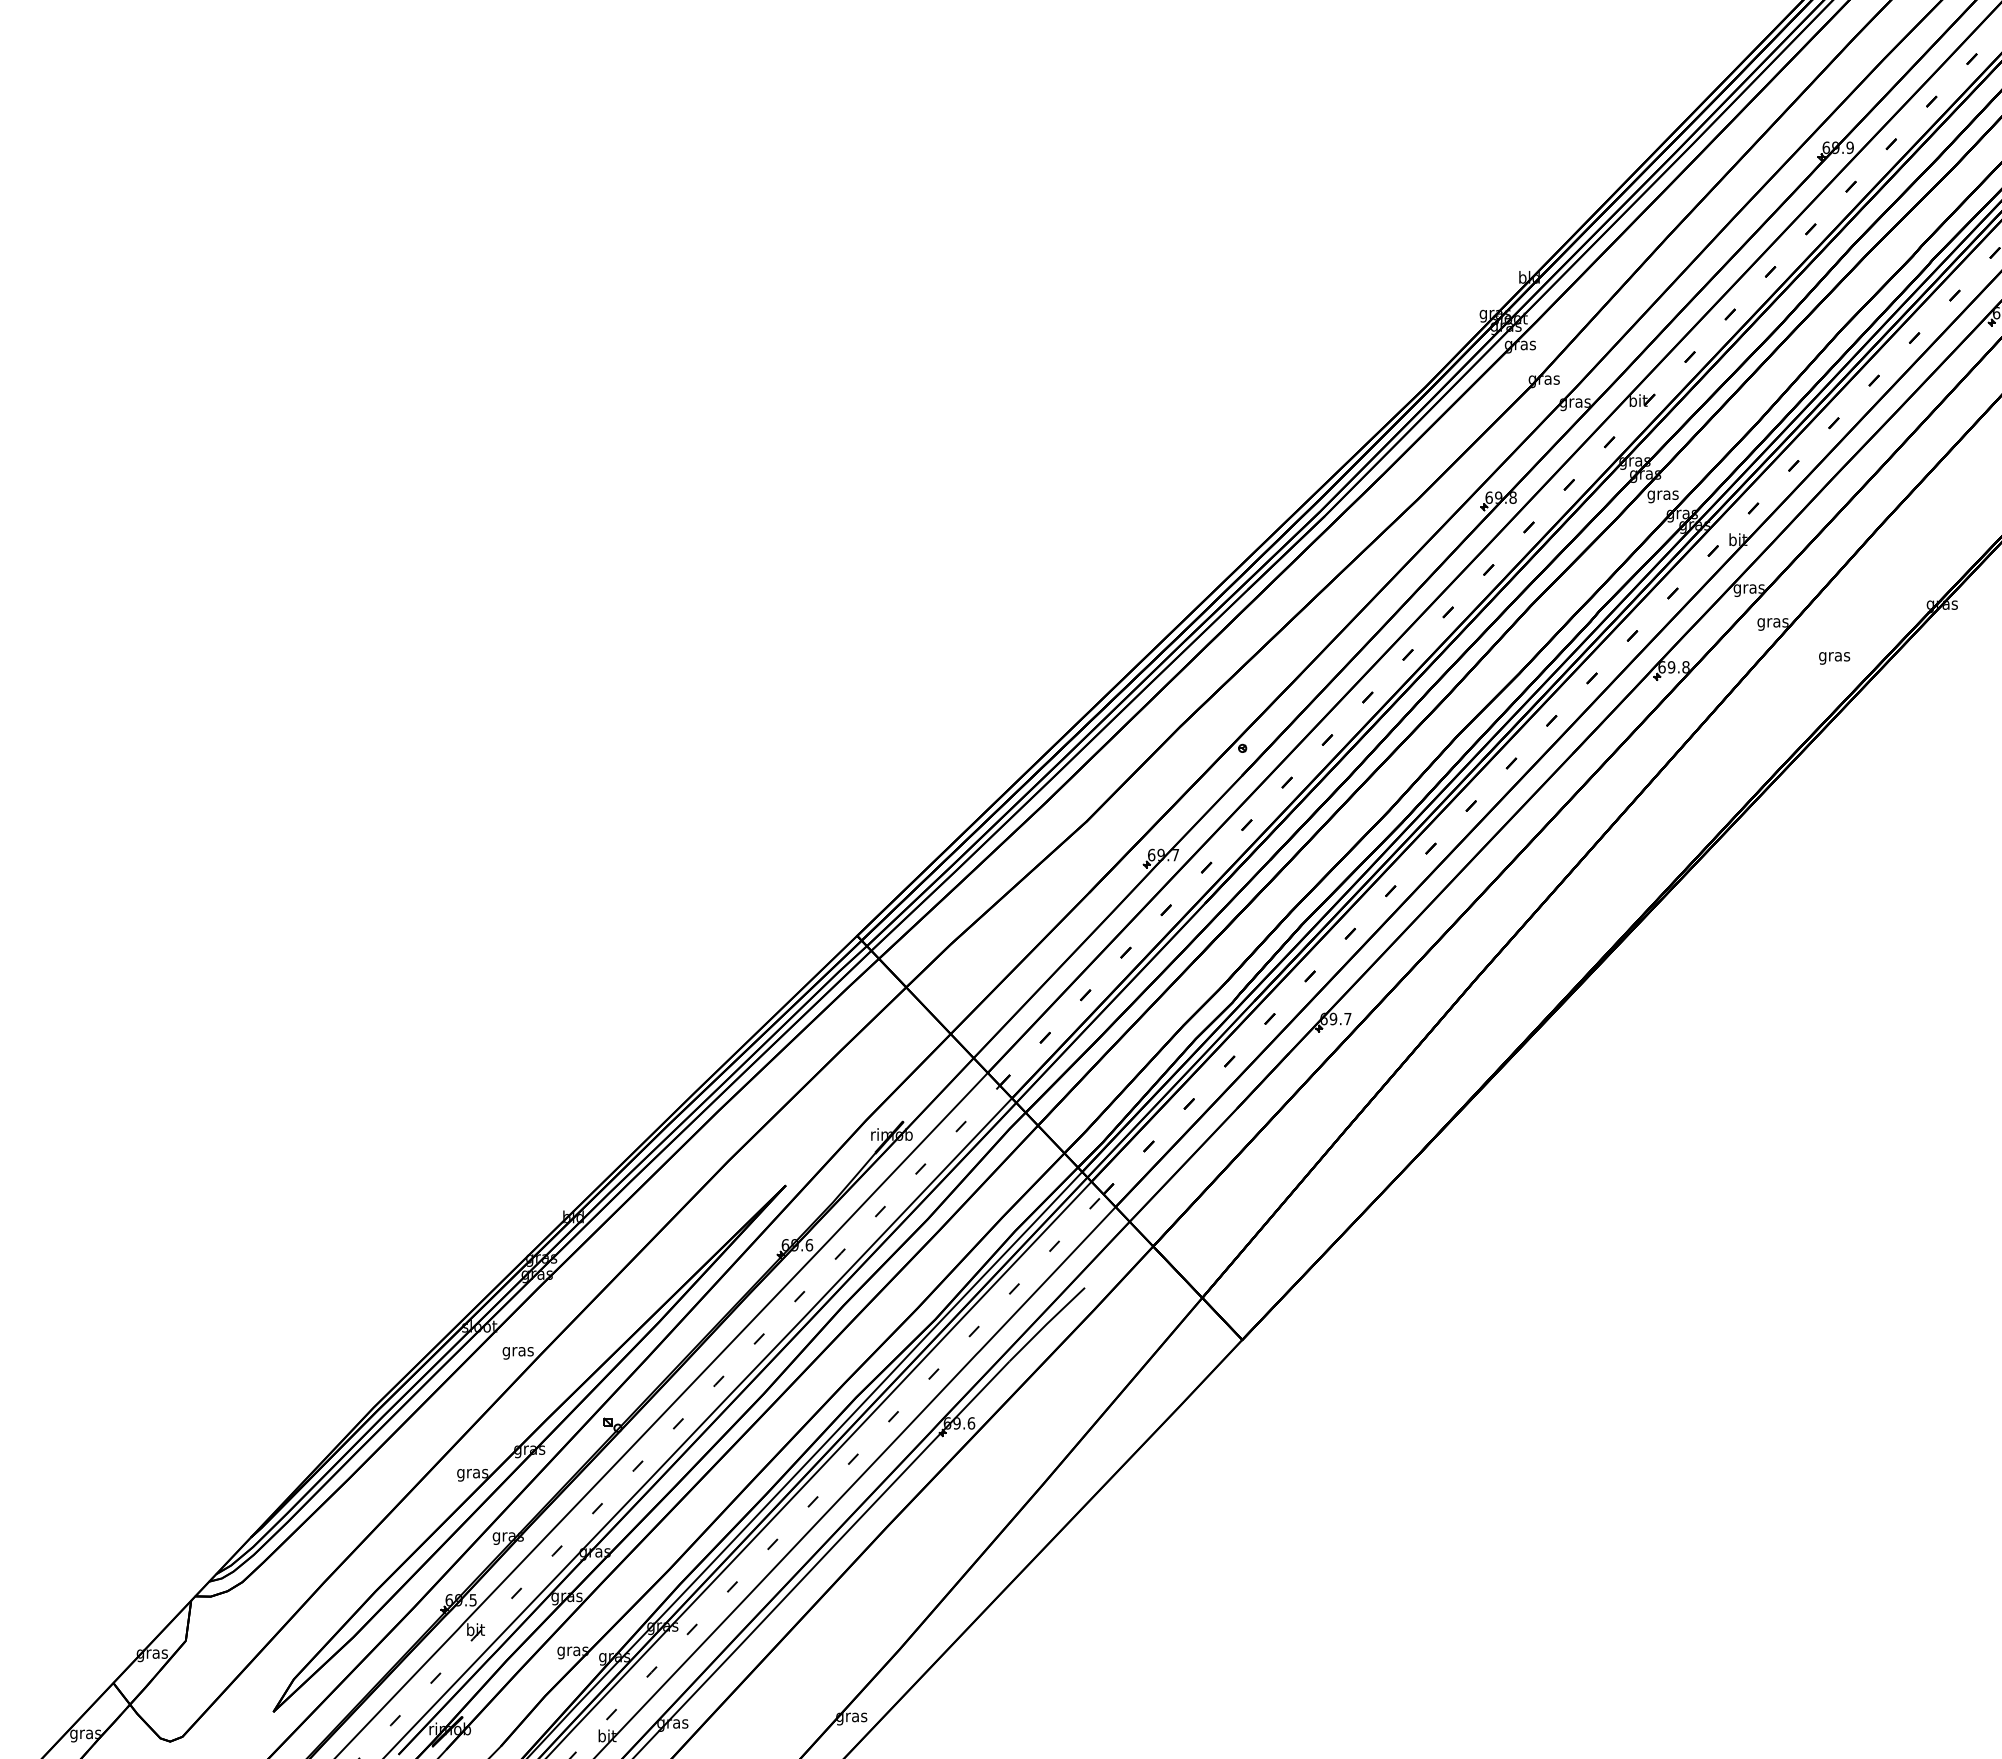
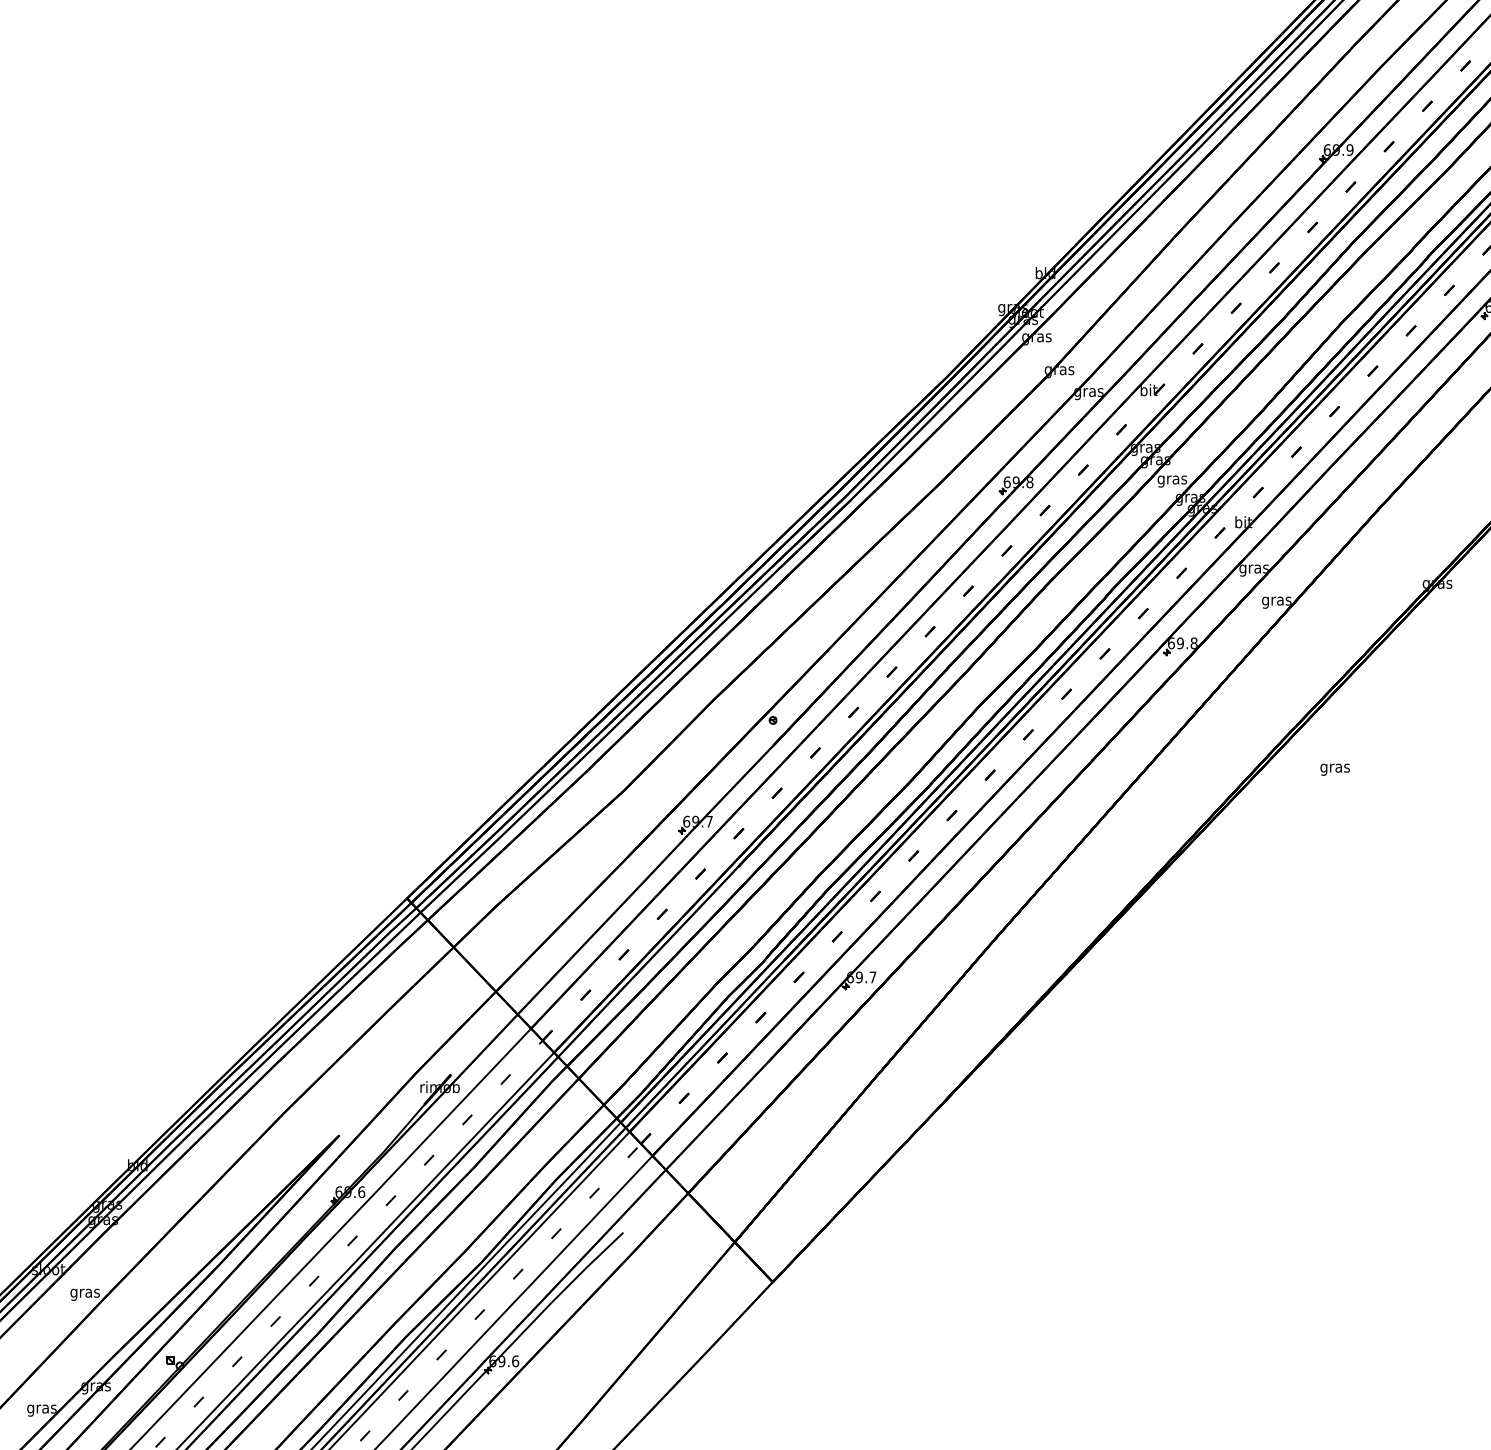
text: (1834, 658) -> (1335, 769), moved

